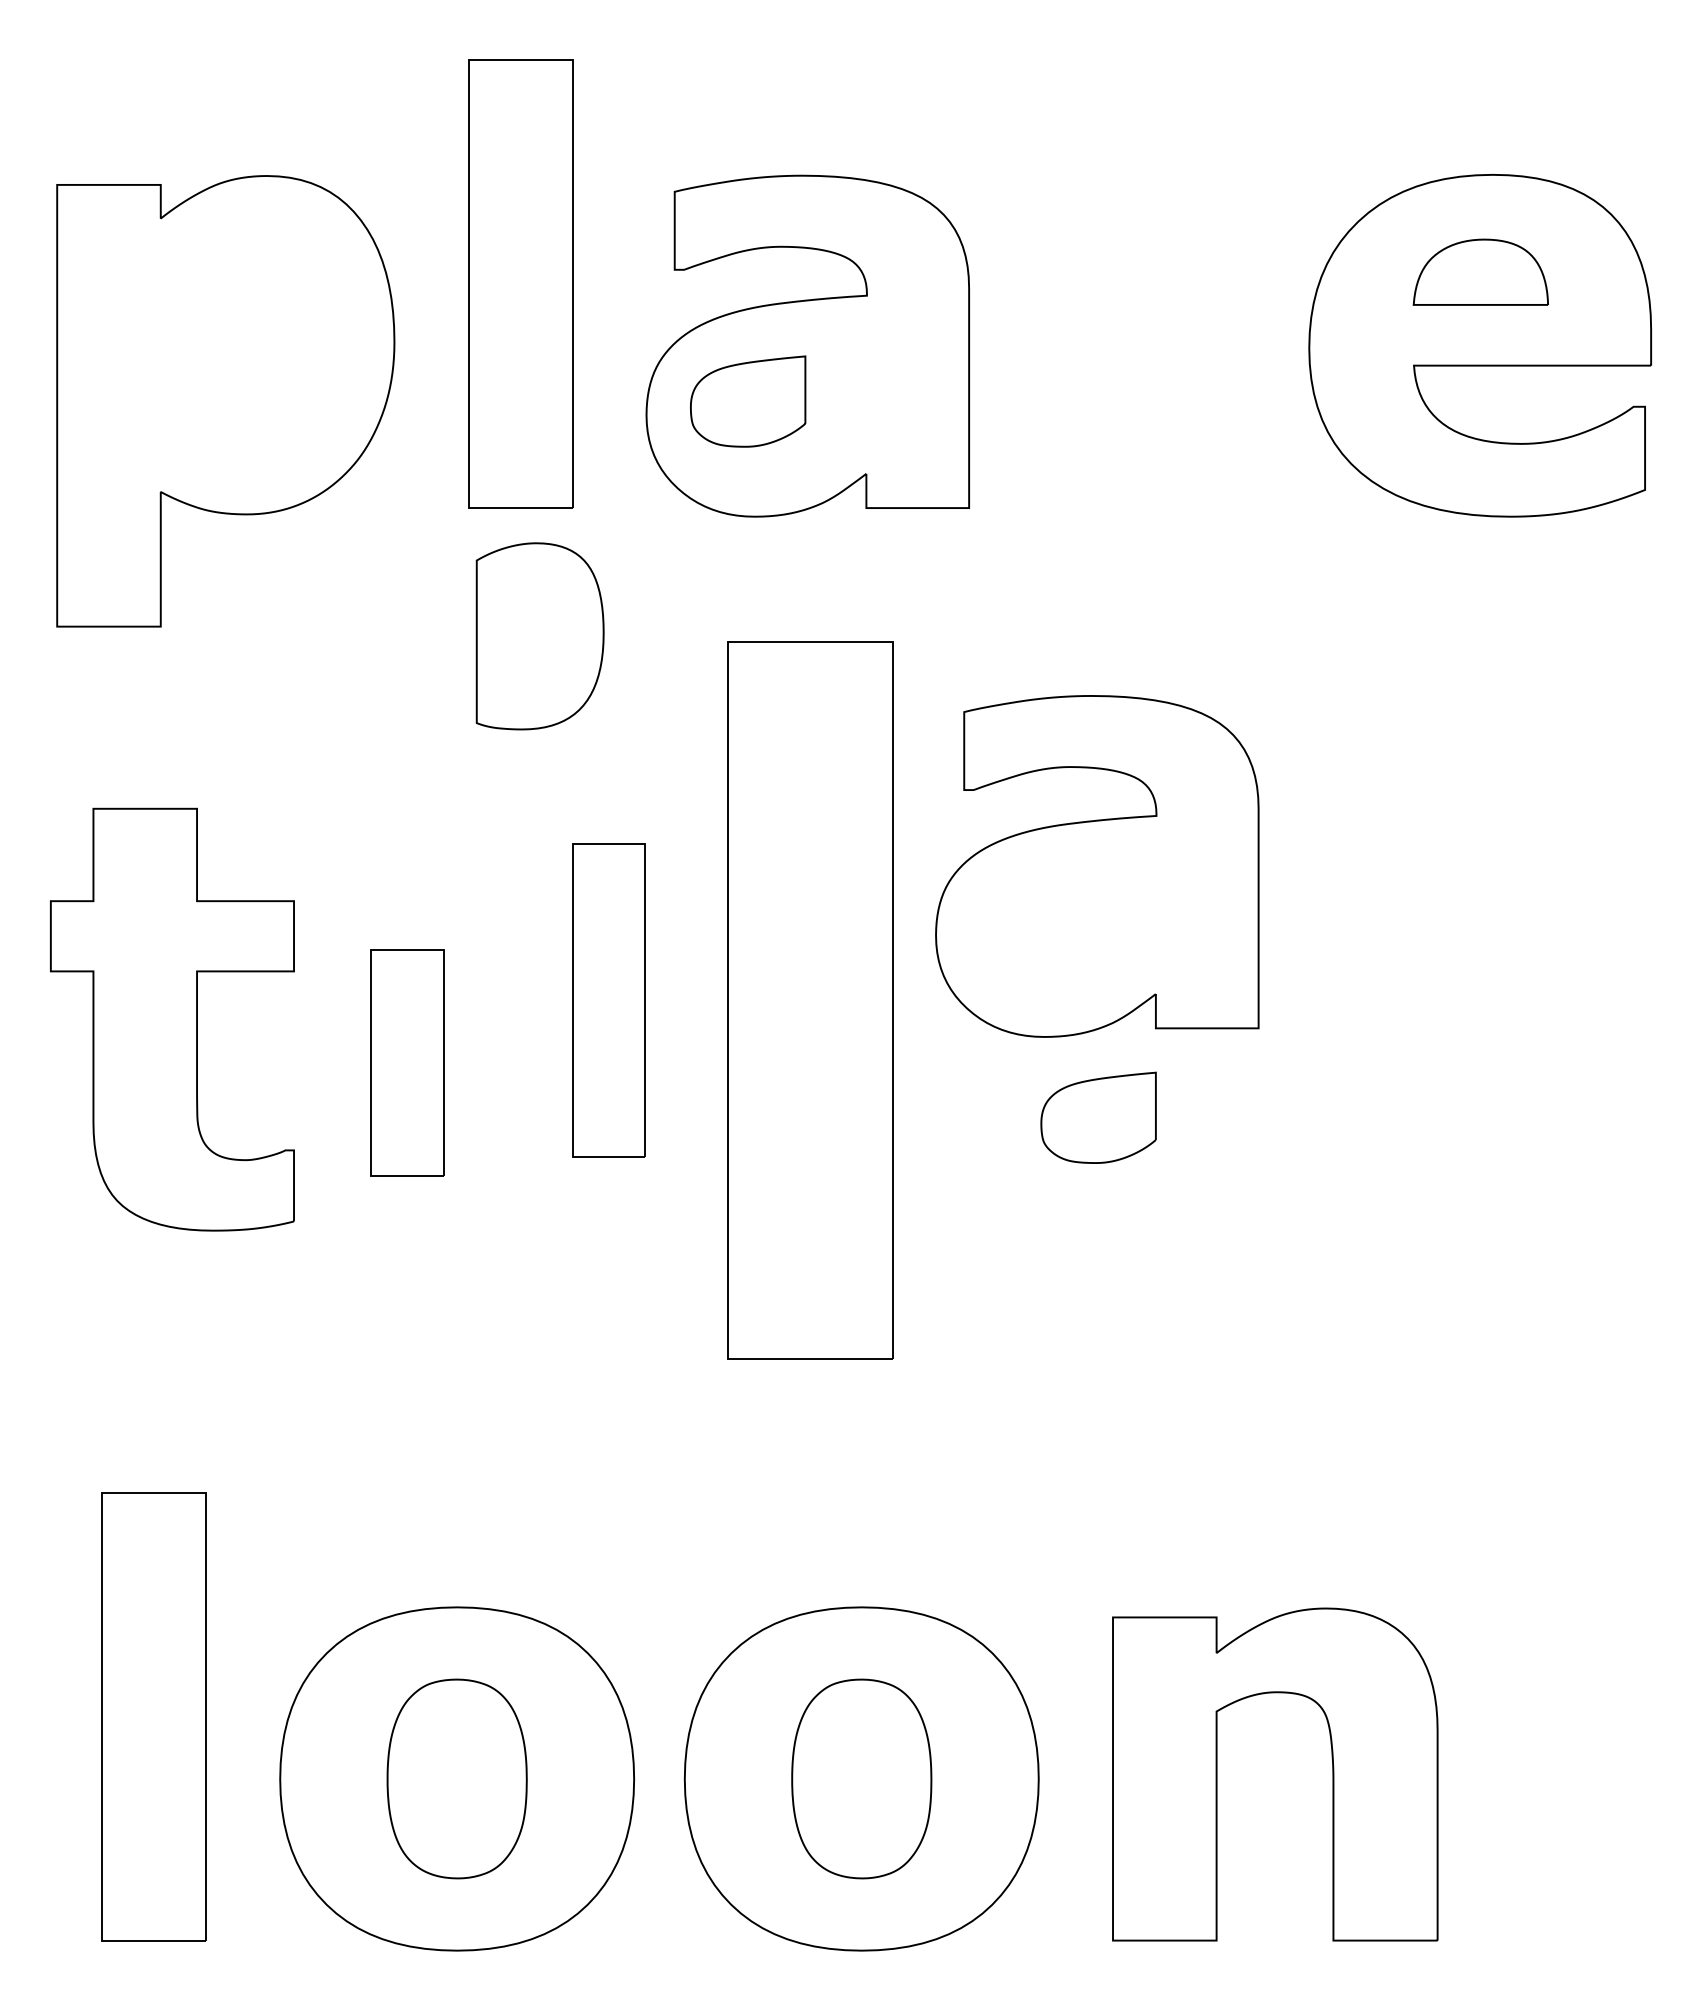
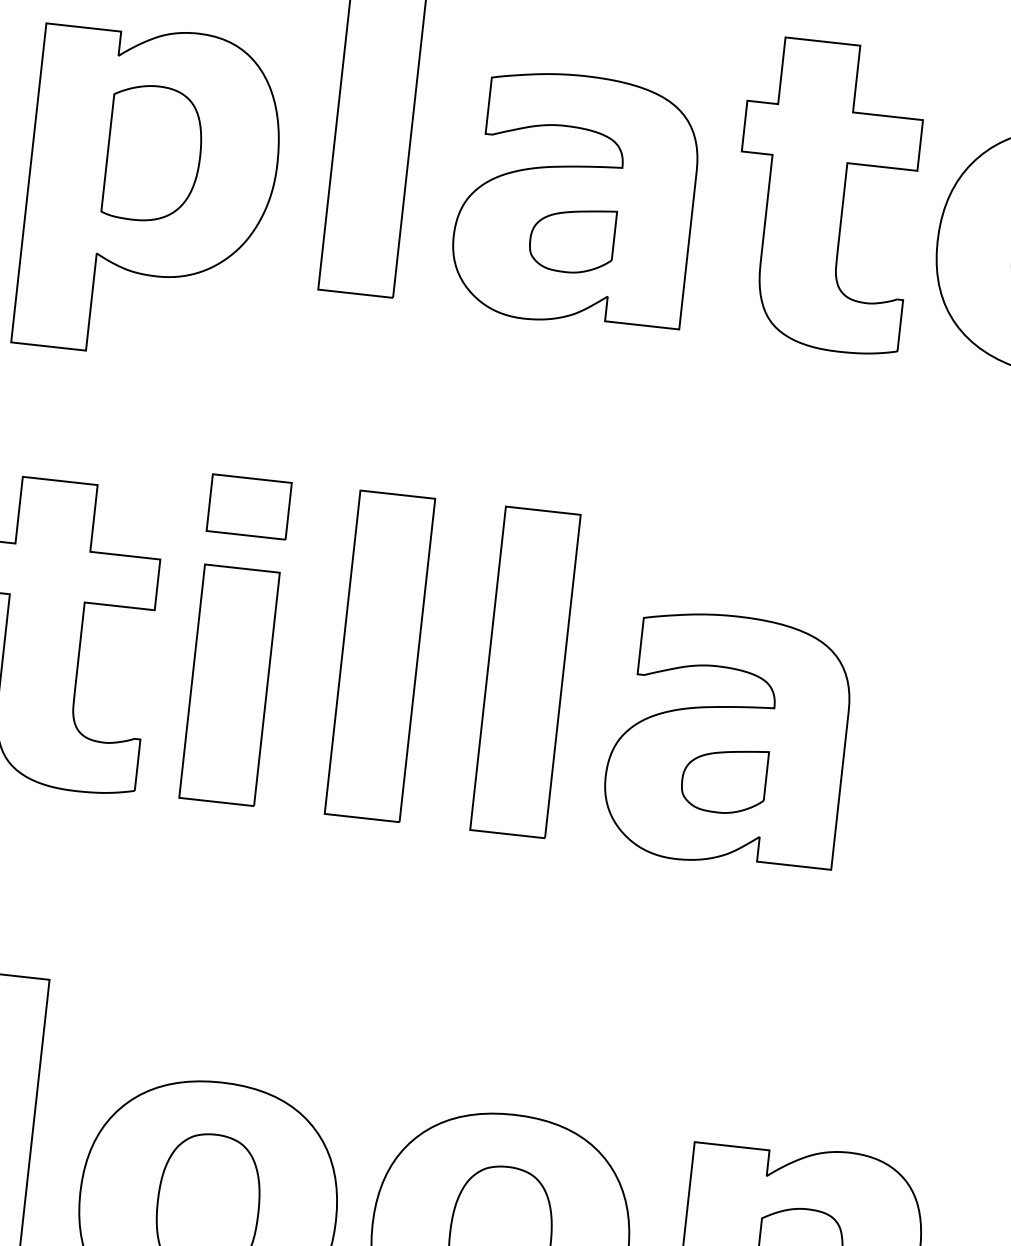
part: (1148, 303) -> (825, 196), added
part: (748, 401) -> (572, 239), moved
part: (539, 636) -> (153, 154), moved
part: (407, 815) -> (249, 506), added
part: (1097, 866) -> (727, 740), moved
part: (608, 1000) -> (379, 656), size x1.43
part: (810, 1000) -> (525, 672), size x0.62
part: (407, 1062) -> (229, 685), size x1.43

